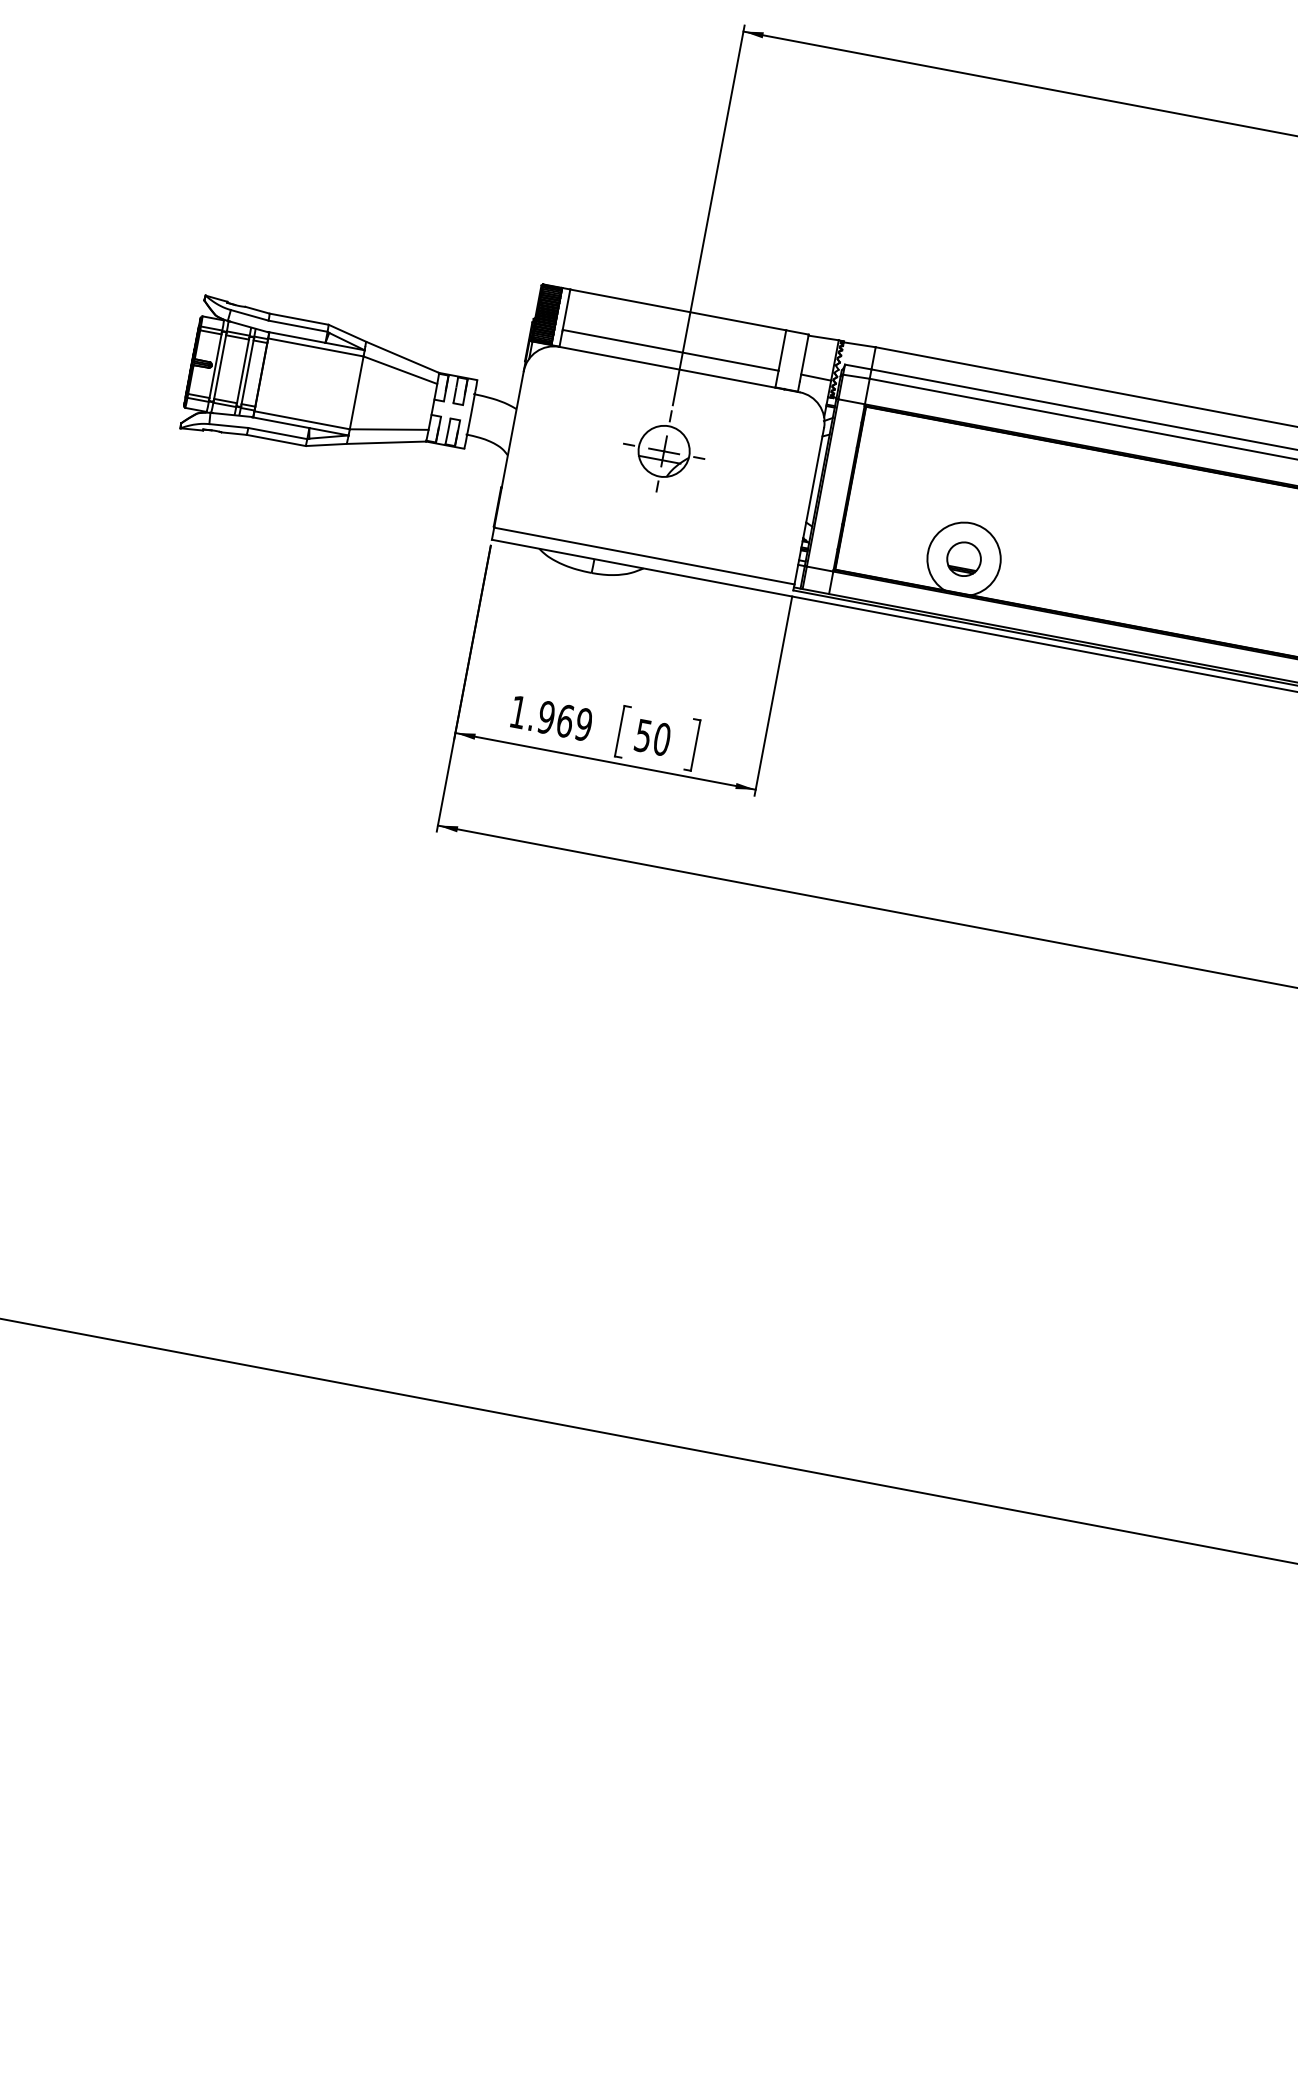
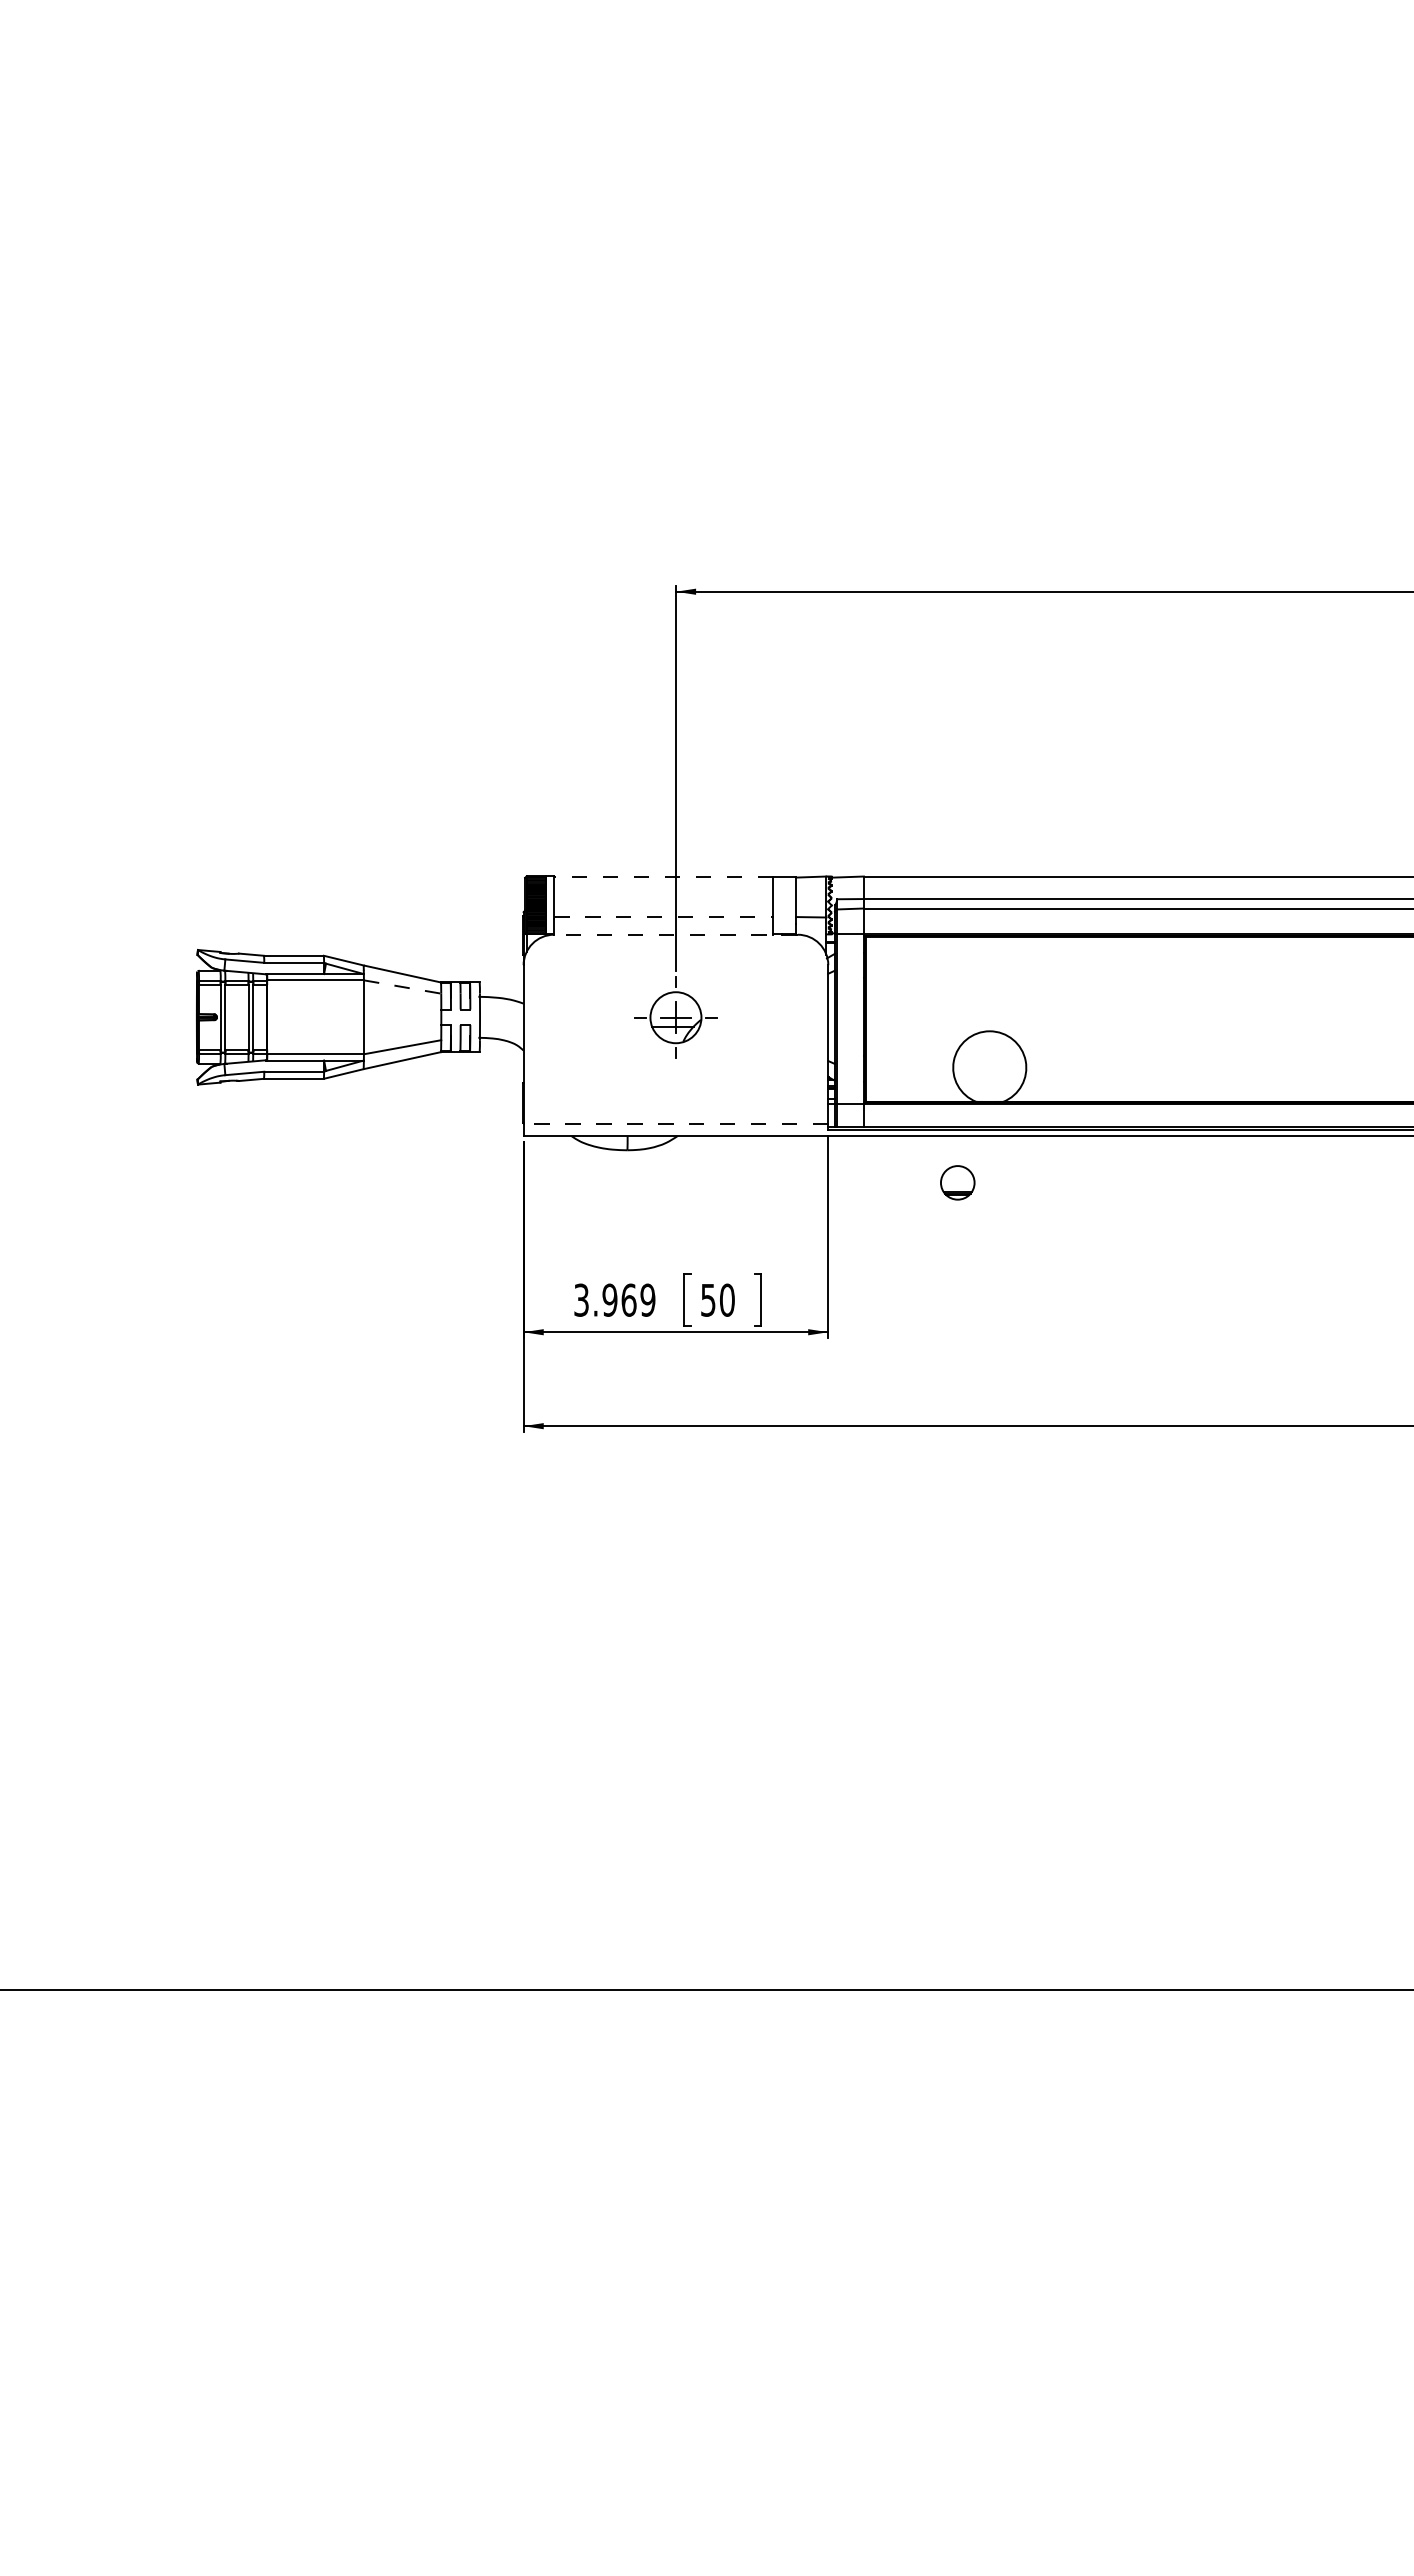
line: (678, 309) -> (663, 876), solid -> dashed
line: (670, 350) -> (663, 917), solid -> dashed
line: (679, 369) -> (675, 934), solid -> dashed
line: (401, 370) -> (403, 987), solid -> dashed
line: (643, 555) -> (675, 1123), solid -> dashed
part: (963, 558) -> (957, 1182), moved
text: (518, 711) -> (581, 1299), 1.969 -> 3.969

